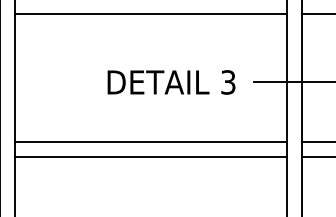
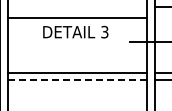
line: (149, 12) -> (76, 17), moved
text: (170, 81) -> (75, 31), moved
line: (151, 157) -> (77, 80), solid -> dashed

